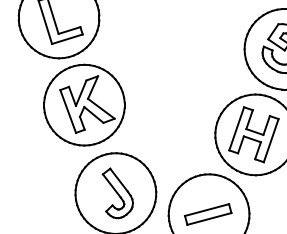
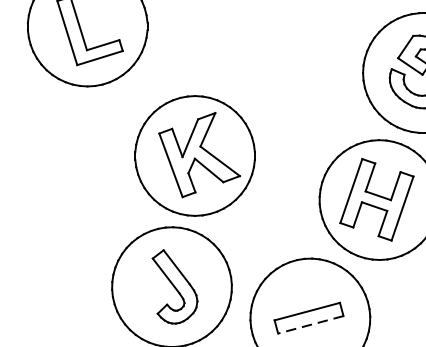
part: (84, 104) -> (195, 154), moved
line: (209, 218) -> (310, 324), solid -> dashed

